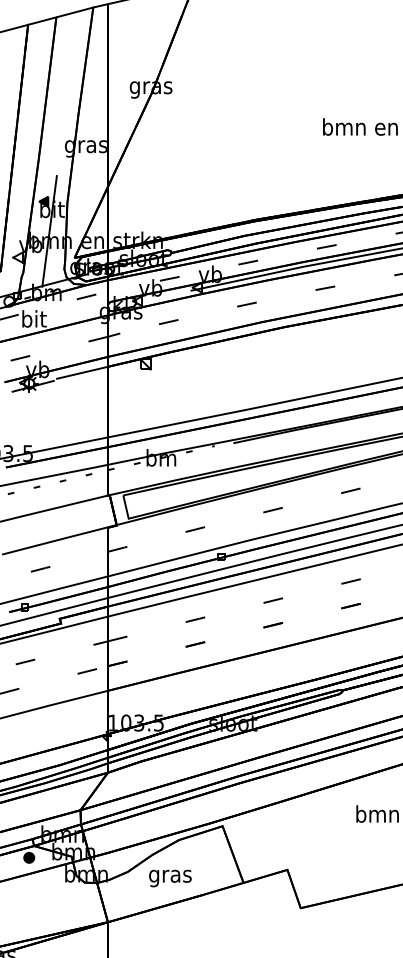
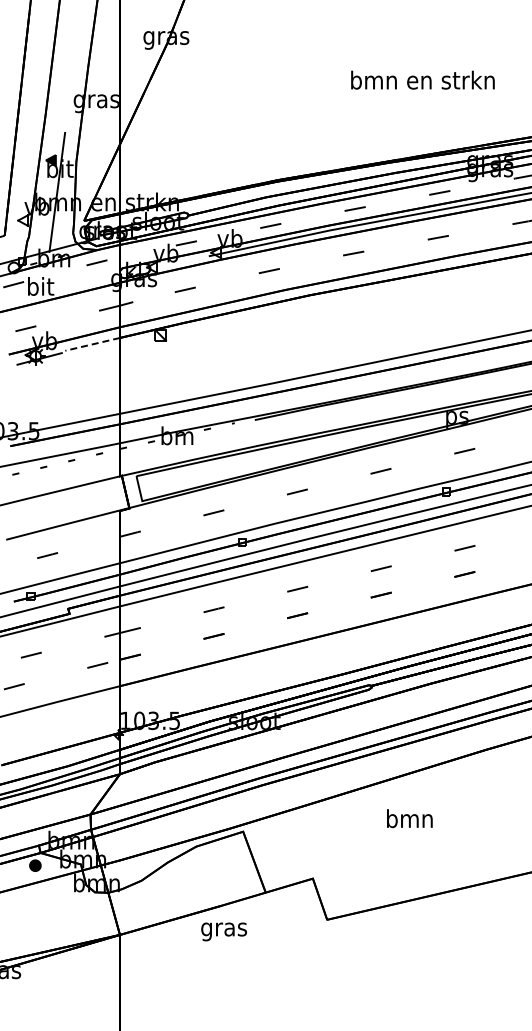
line: (82, 372) -> (92, 344), solid -> dashed
text: (169, 878) -> (223, 931), moved

